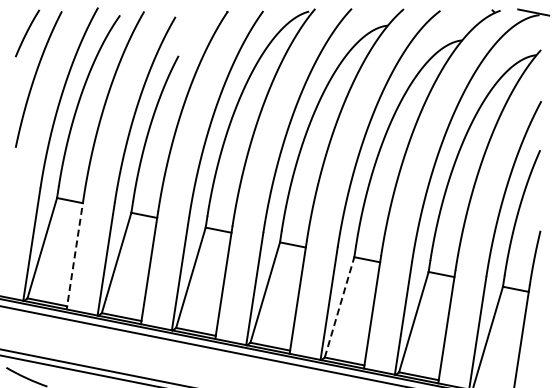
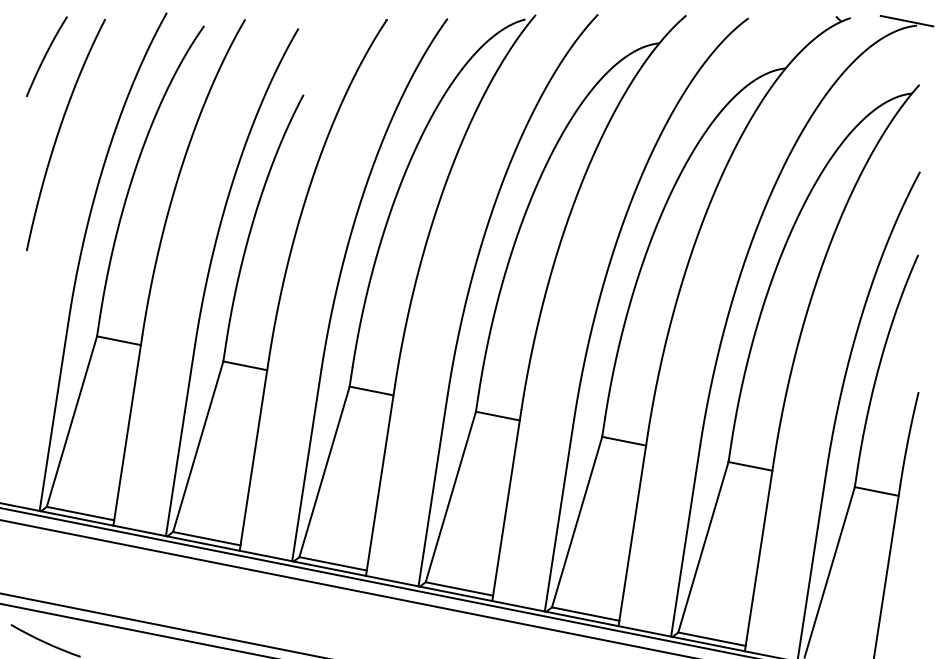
line: (75, 253) -> (128, 430), dashed -> solid
line: (339, 306) -> (577, 520), dashed -> solid

